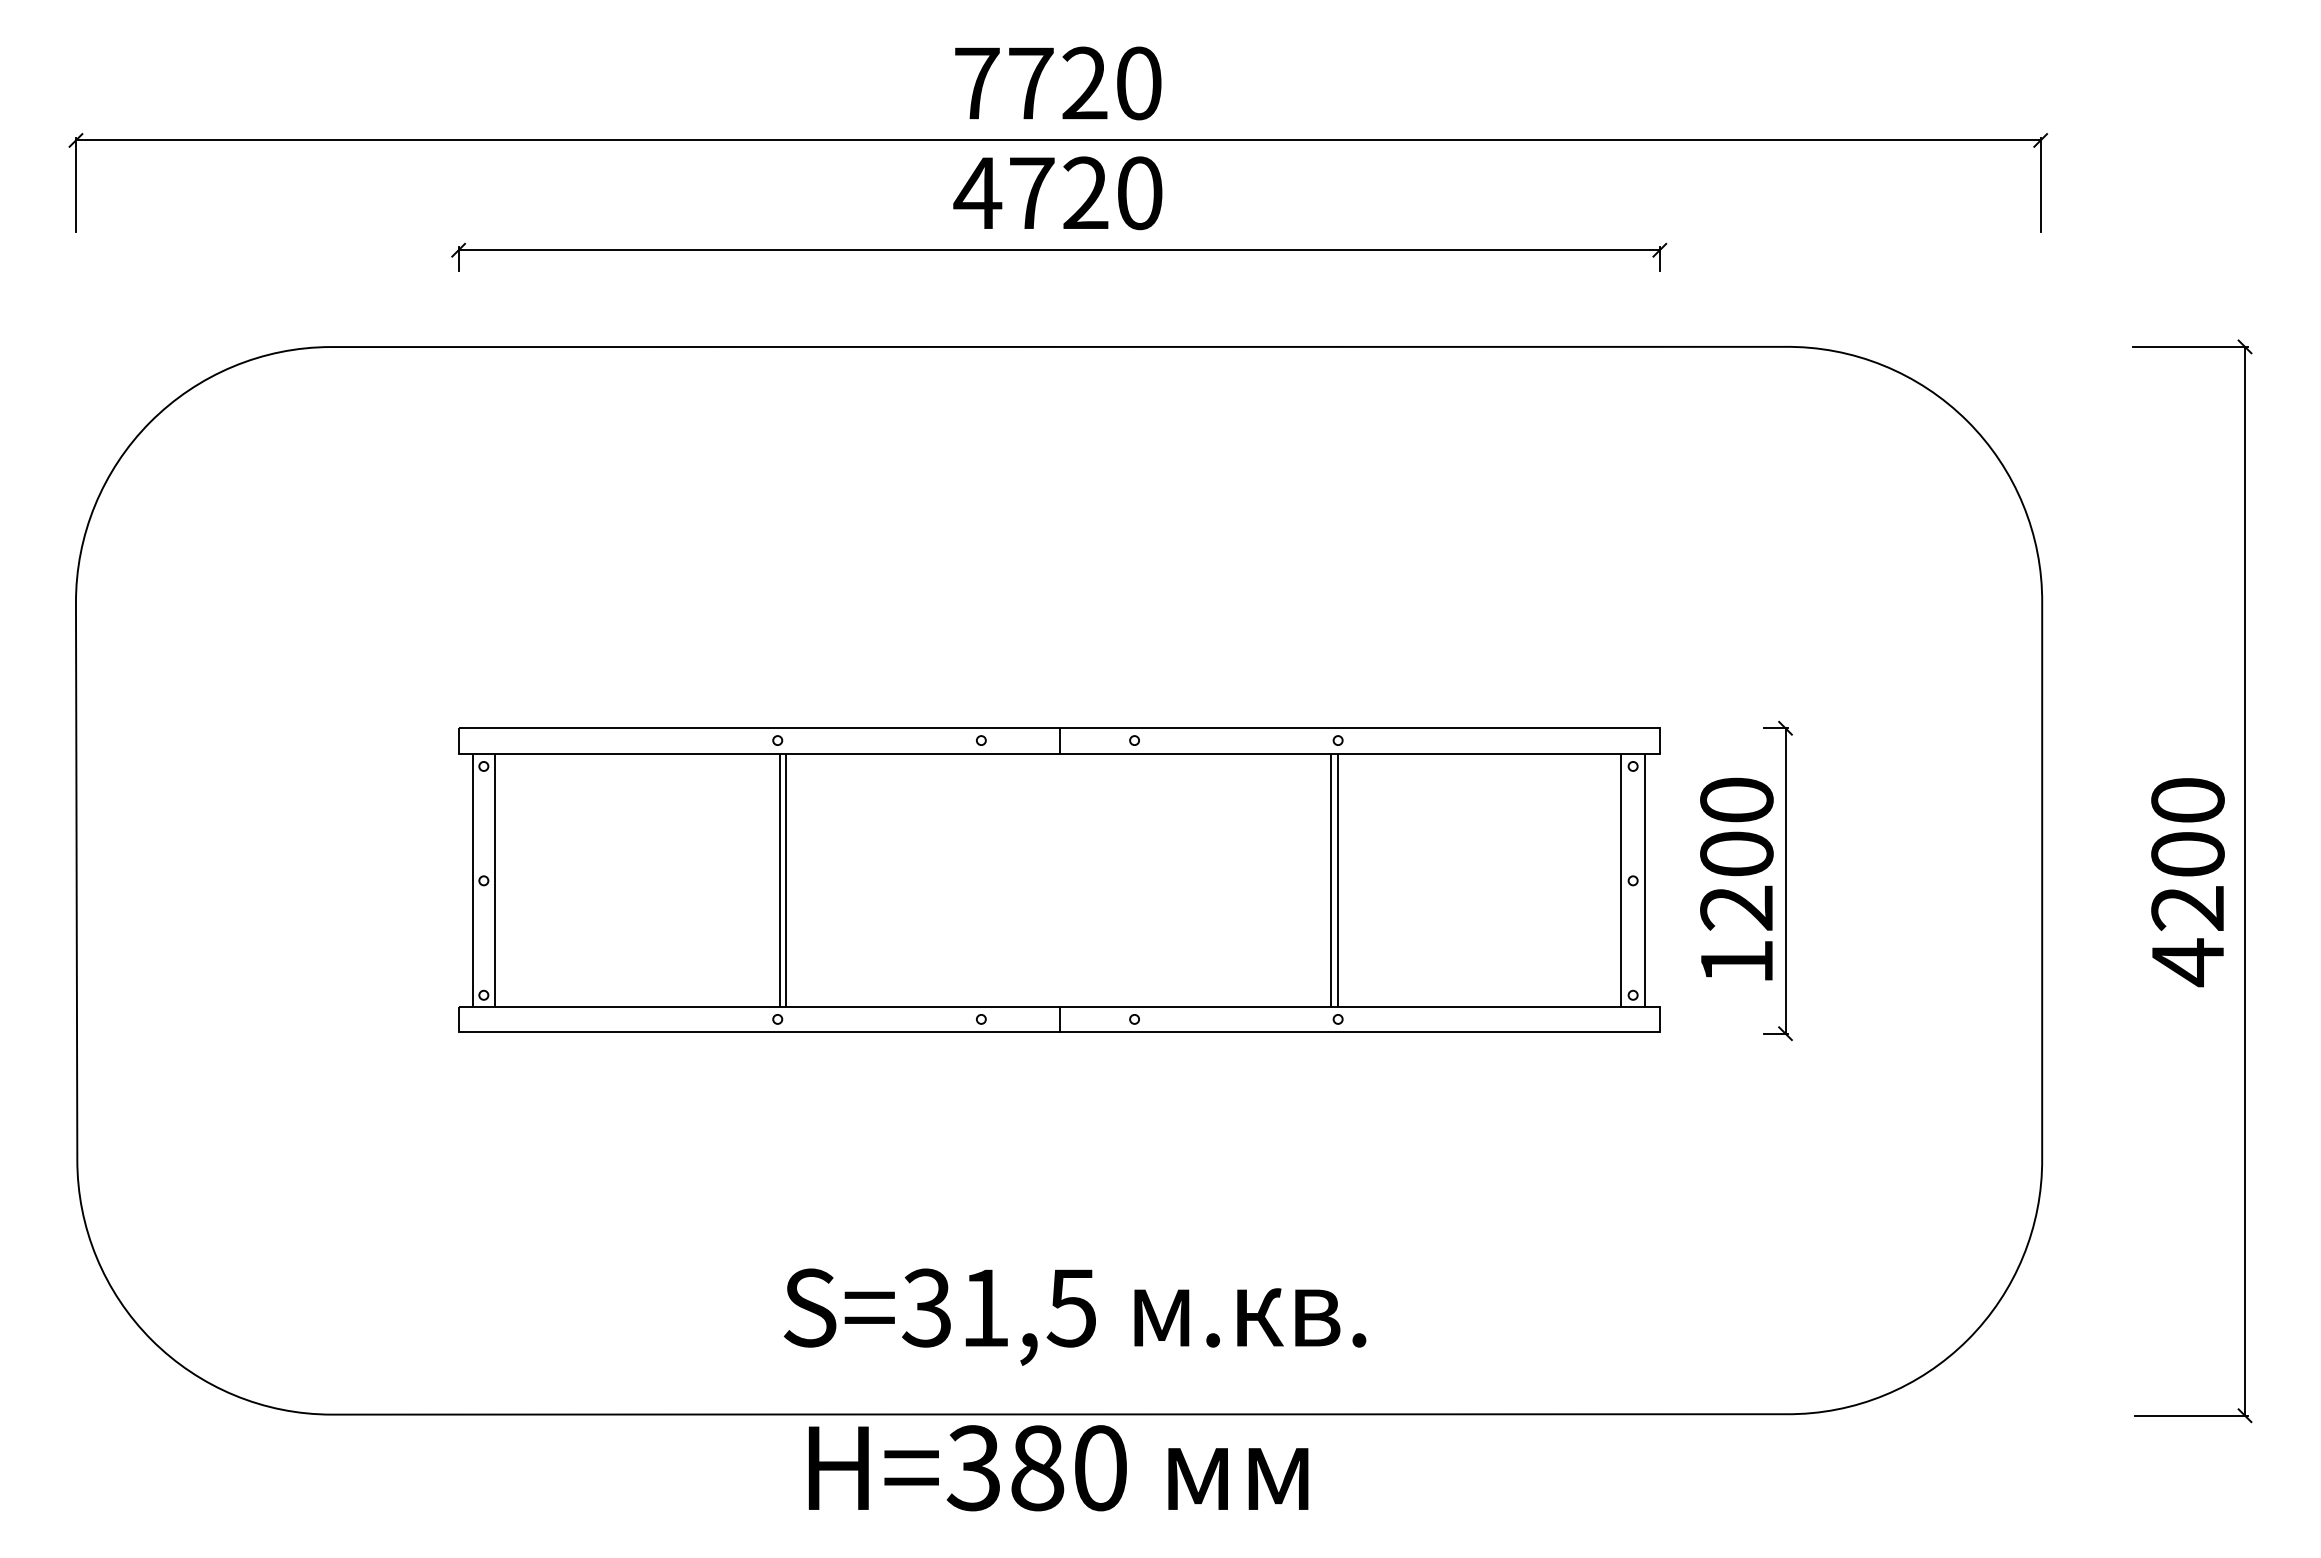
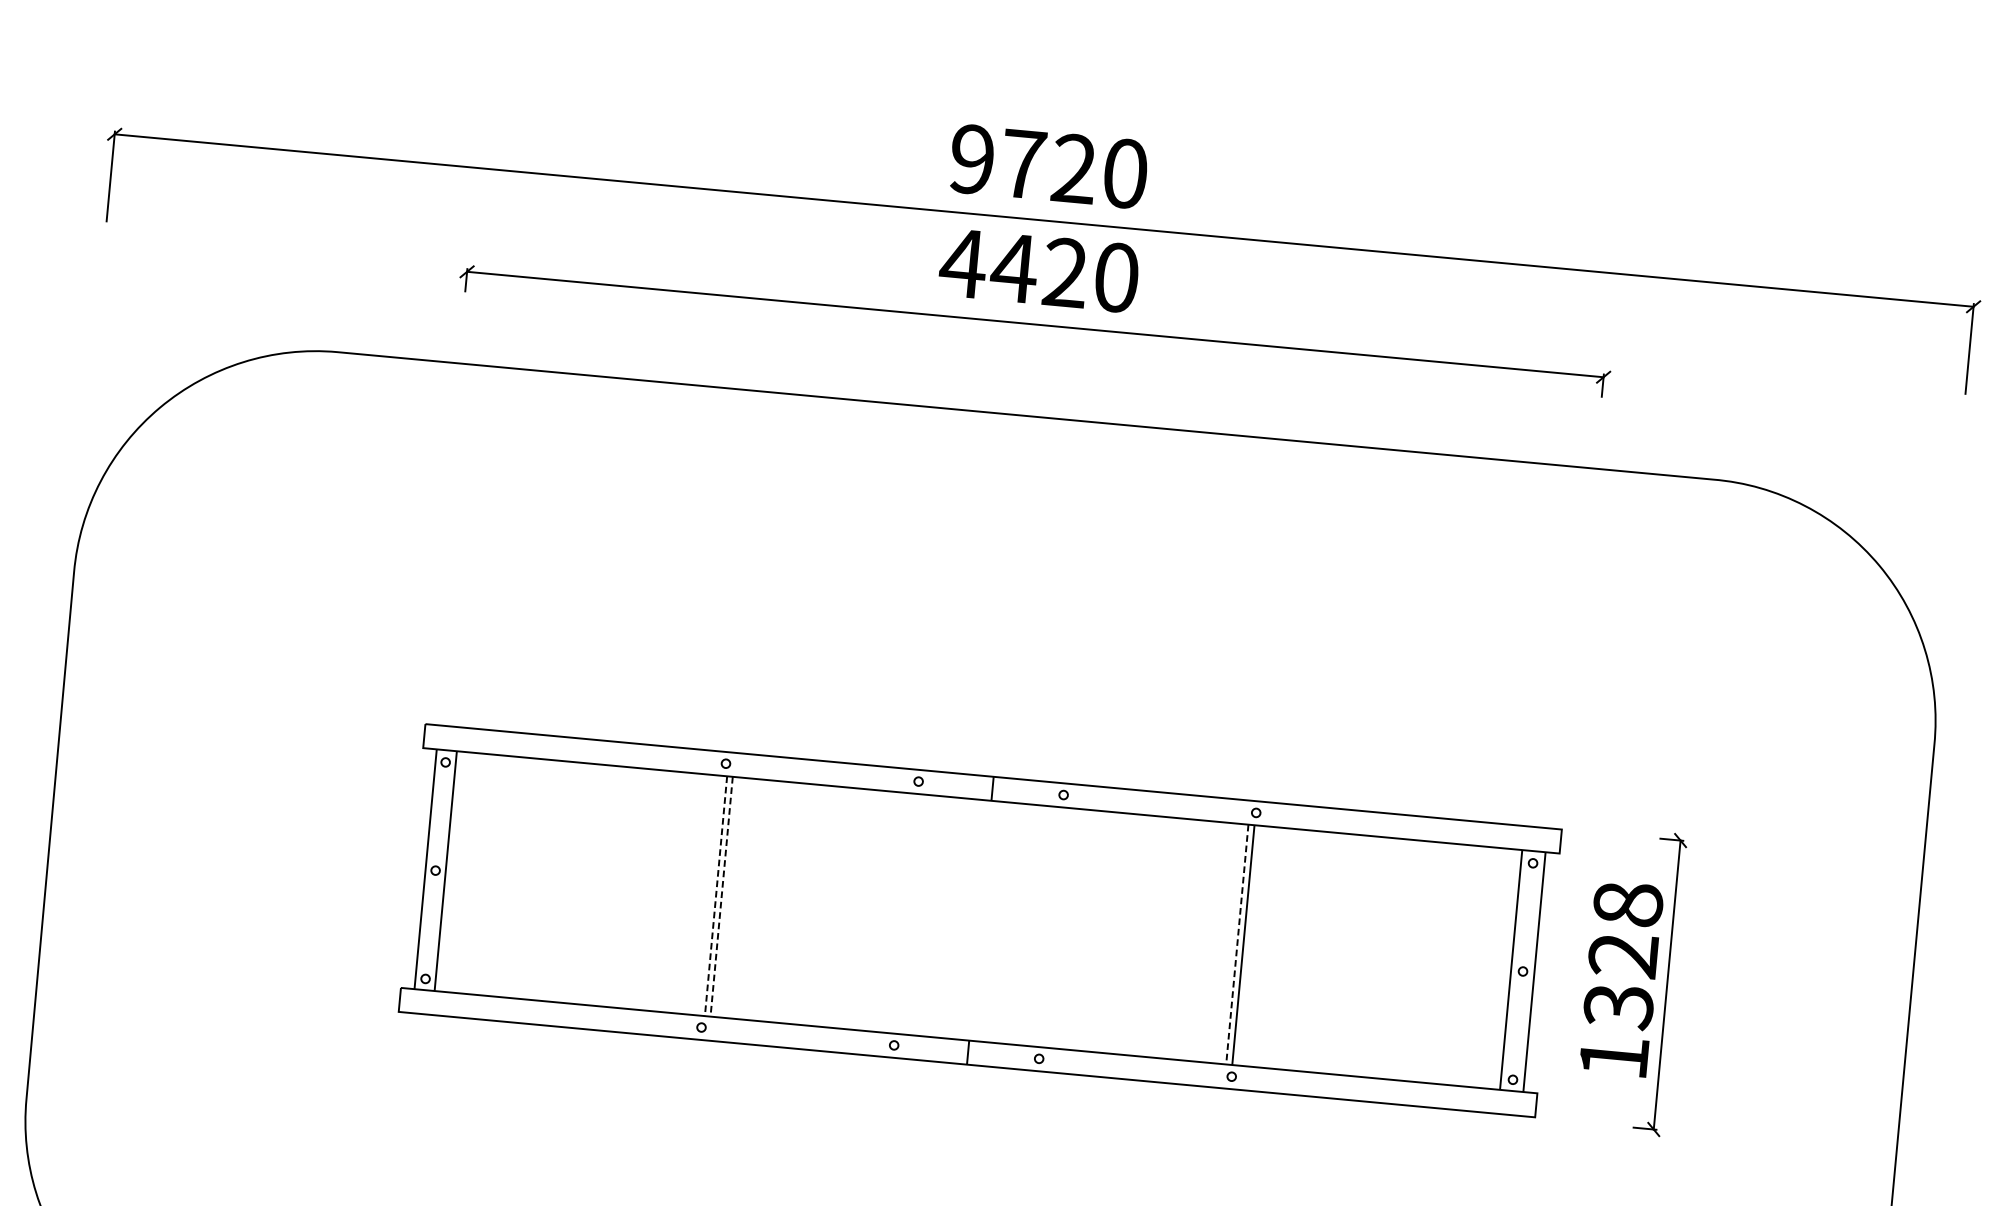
text: (976, 83) -> (971, 159), 7720 -> 9720
text: (1031, 192) -> (1014, 267), 4720 -> 4420
text: (1736, 854) -> (1623, 955), 1200 -> 1328
line: (780, 880) -> (716, 896), solid -> dashed
line: (786, 880) -> (722, 896), solid -> dashed
line: (1331, 880) -> (1237, 944), solid -> dashed

